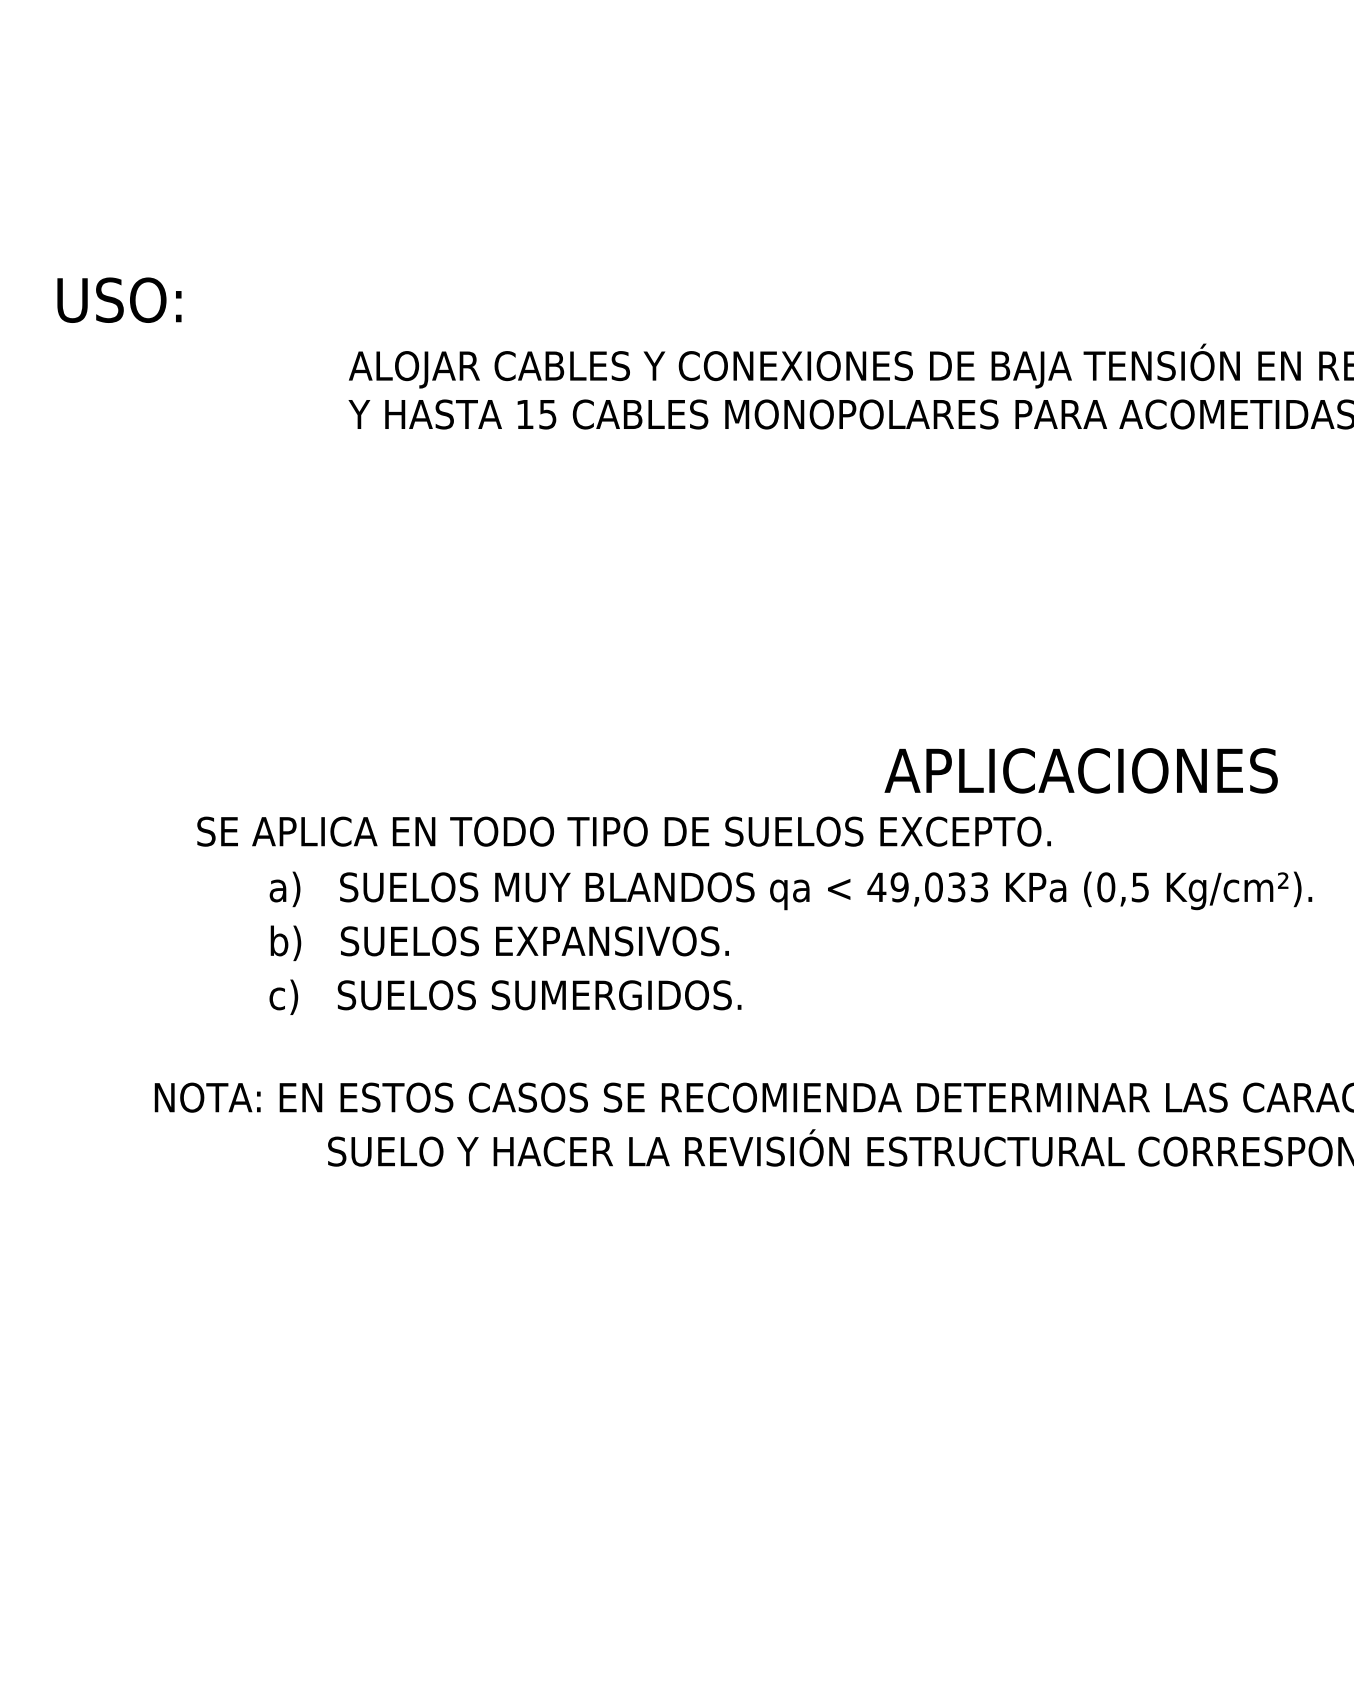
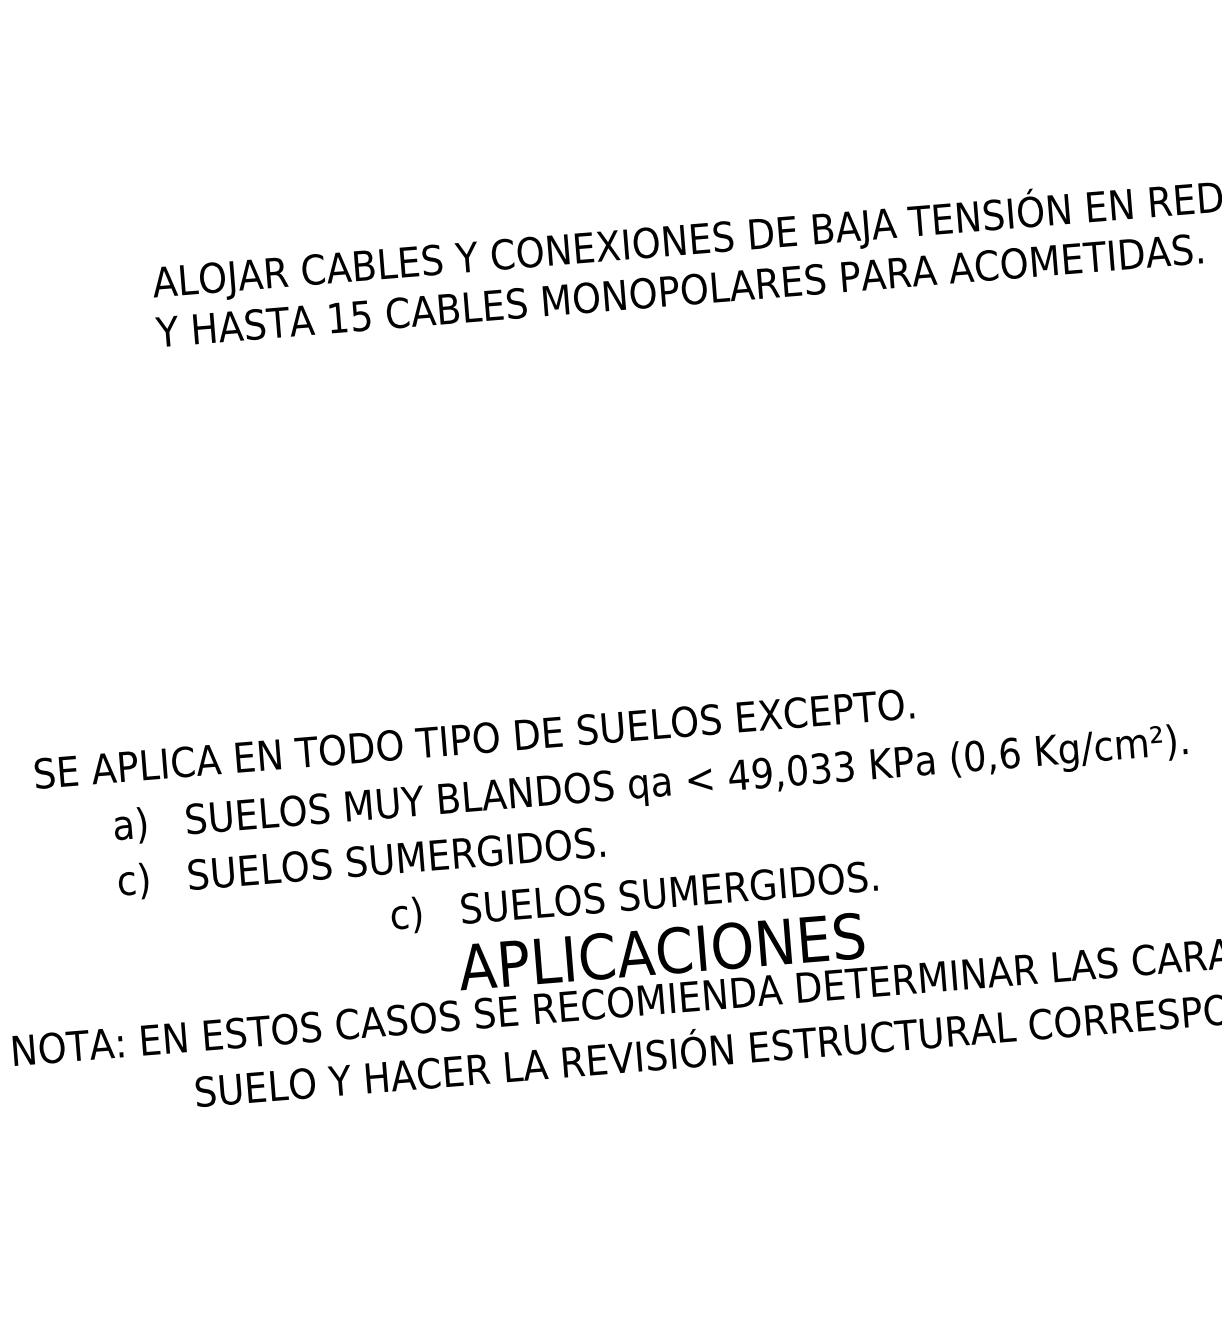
text: (1080, 770) -> (660, 951), moved
text: (1140, 887) -> (1009, 753), (0,5 -> (0,6
text: (505, 943) -> (361, 863), b)   SUELOS EXPANSIVOS. -> c)   SUELOS SUMERGIDOS.
text: (505, 996) -> (634, 896), moved

